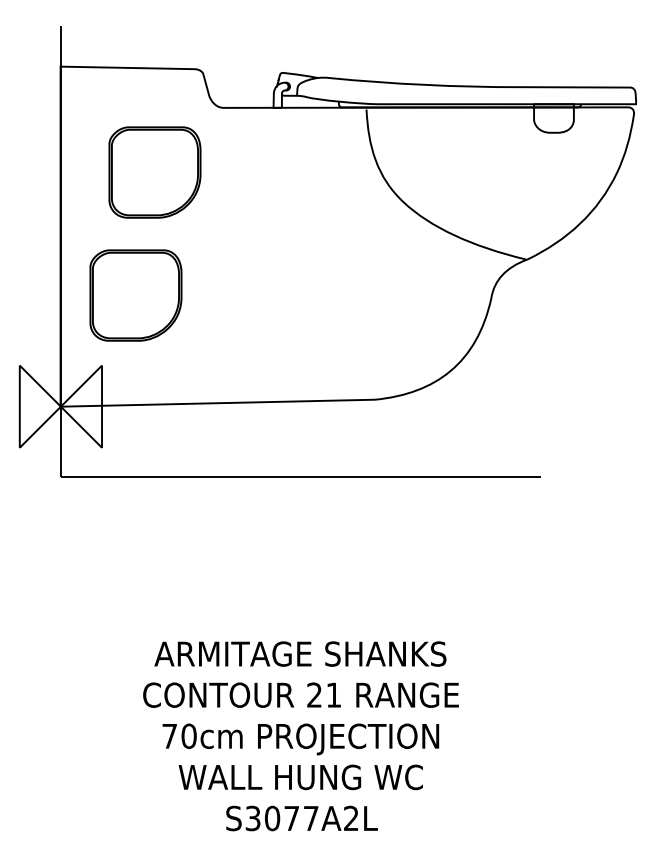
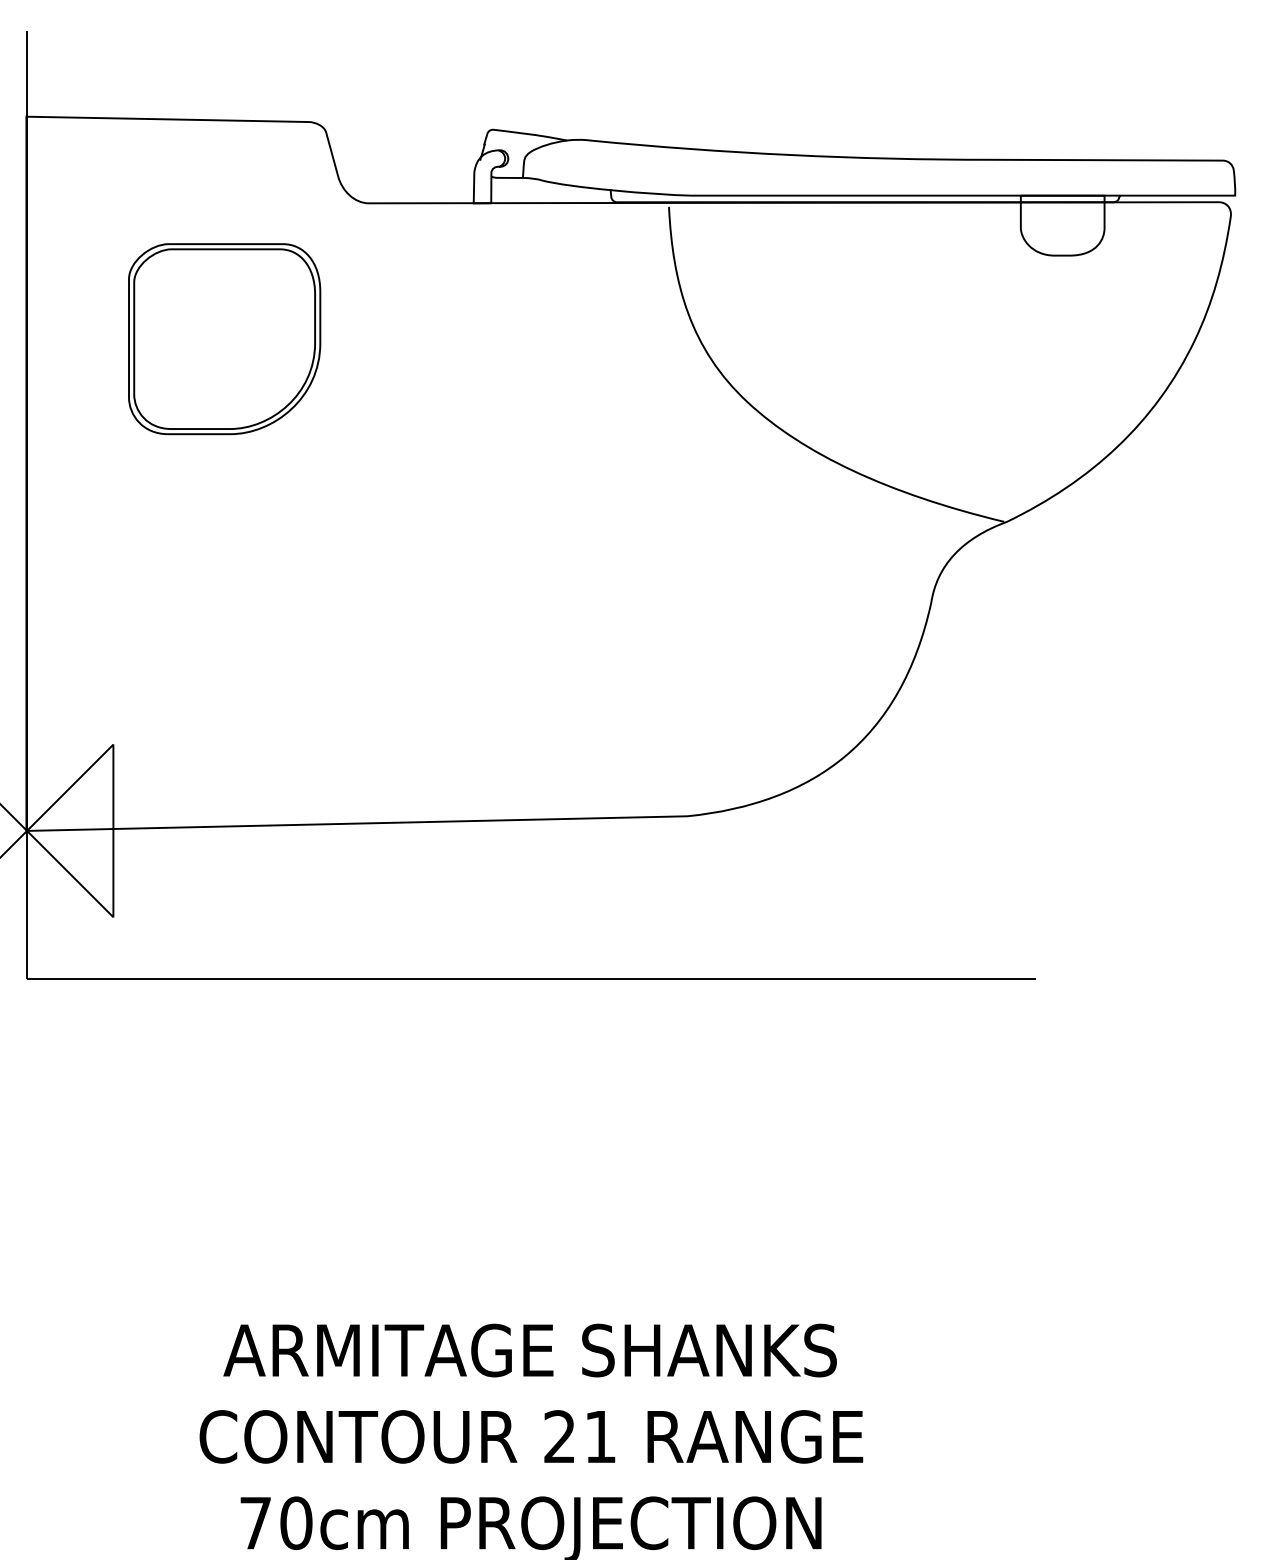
part: (135, 295) -> (183, 597), removed

